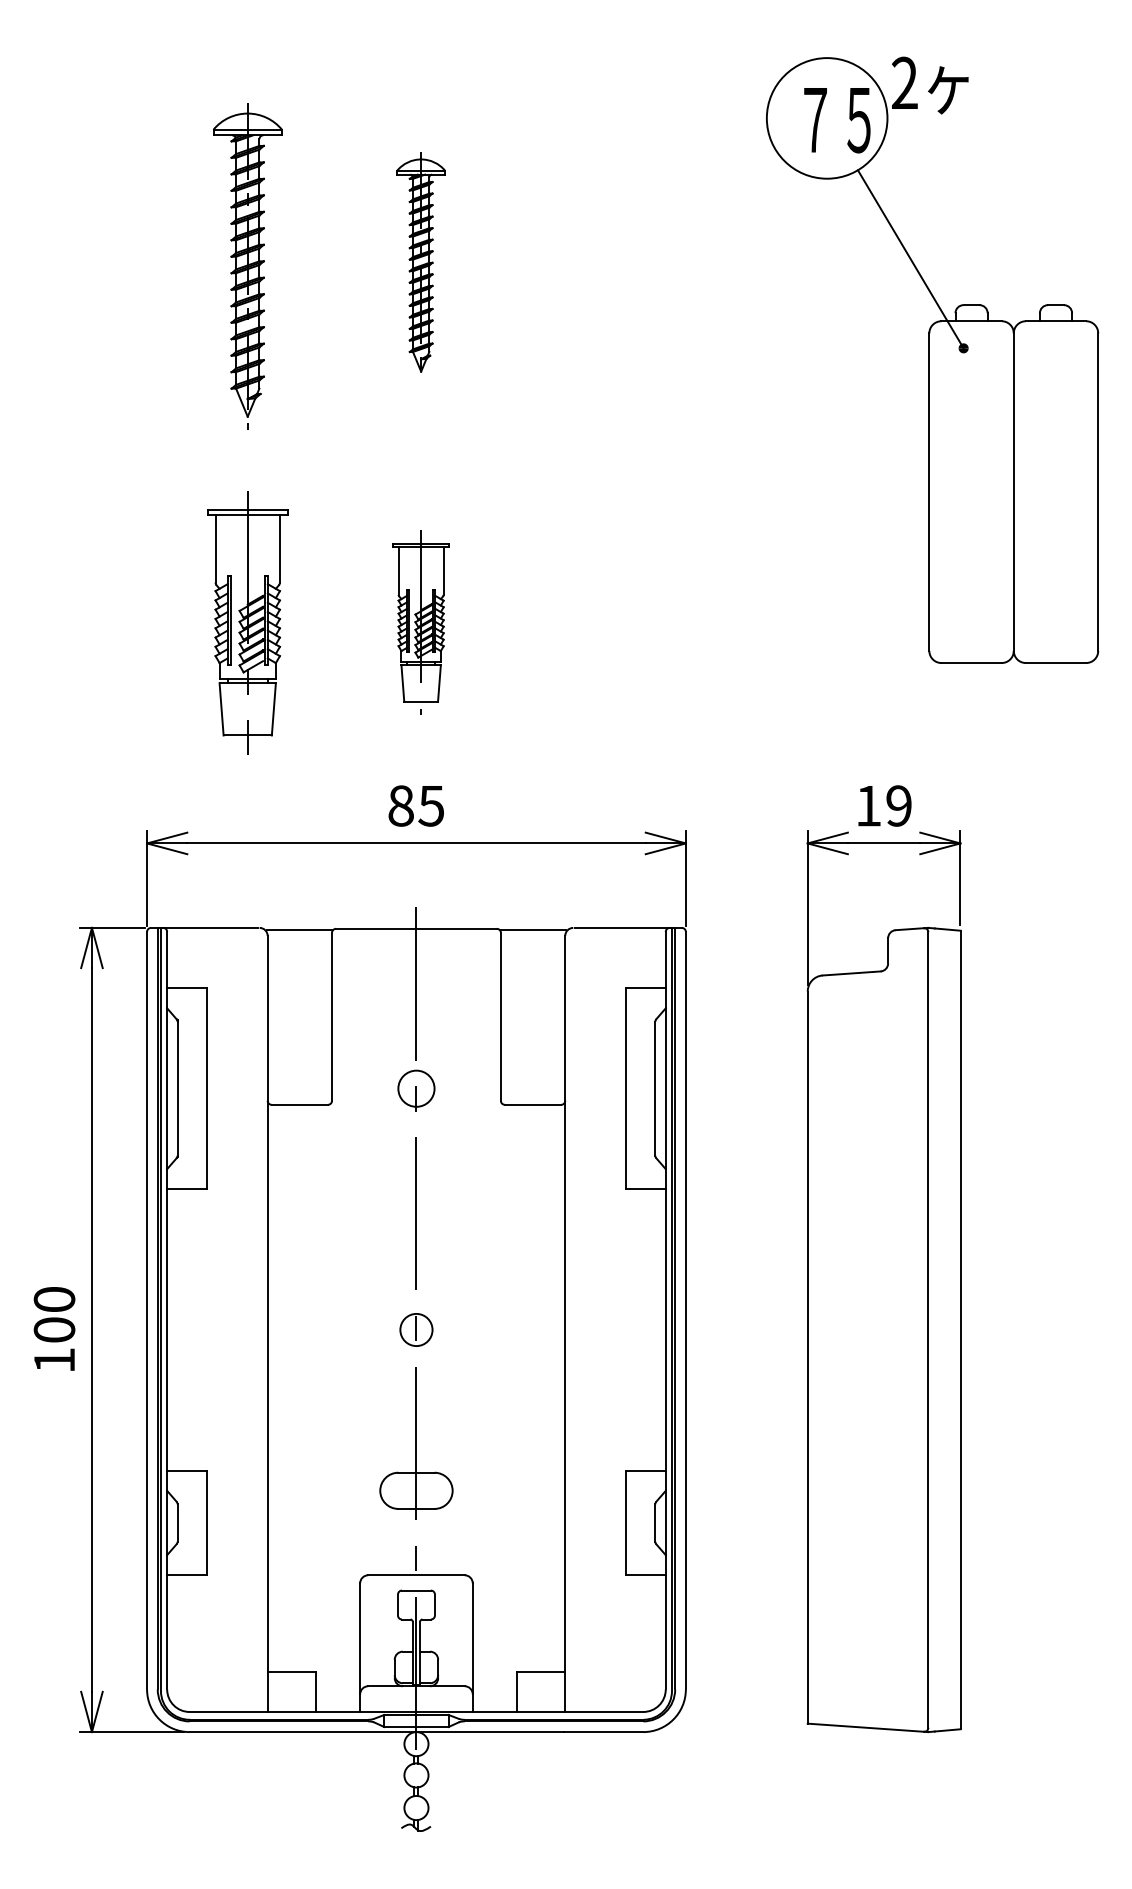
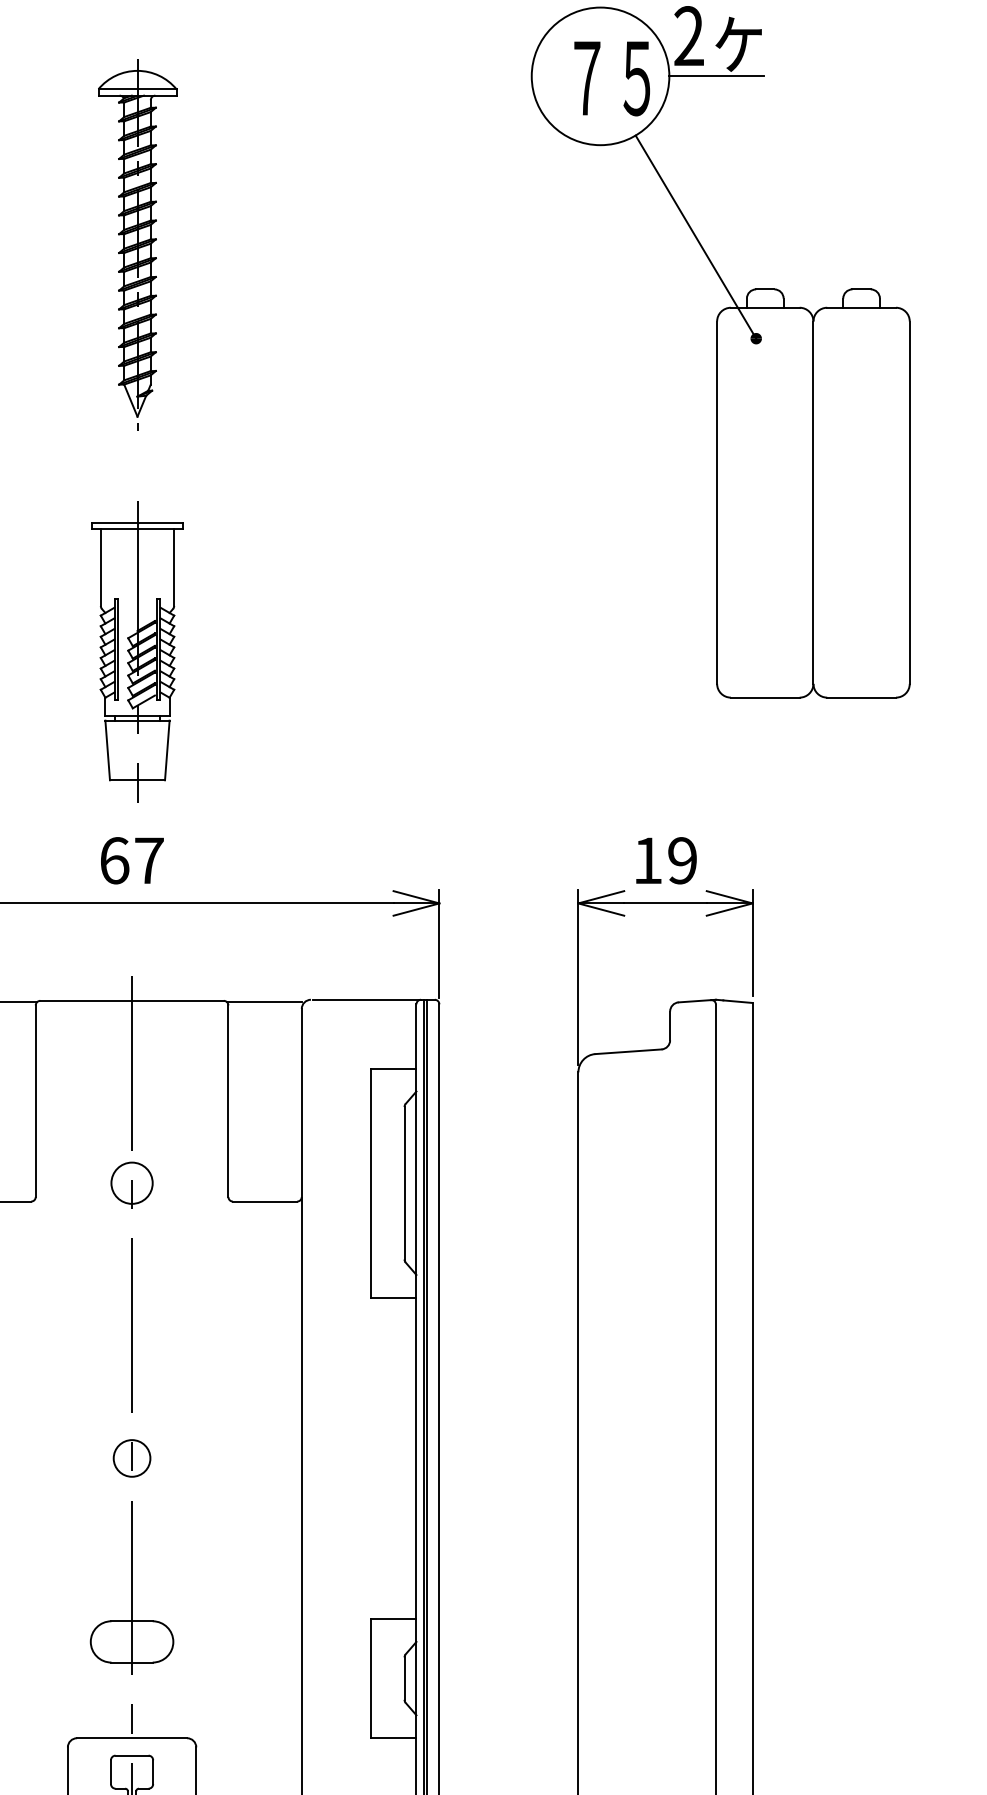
line: (928, 118) -> (716, 76), added
part: (420, 266) -> (136, 245), size x1.43
part: (420, 622) -> (136, 651), size x1.43
text: (416, 805) -> (132, 860), 85 -> 67

